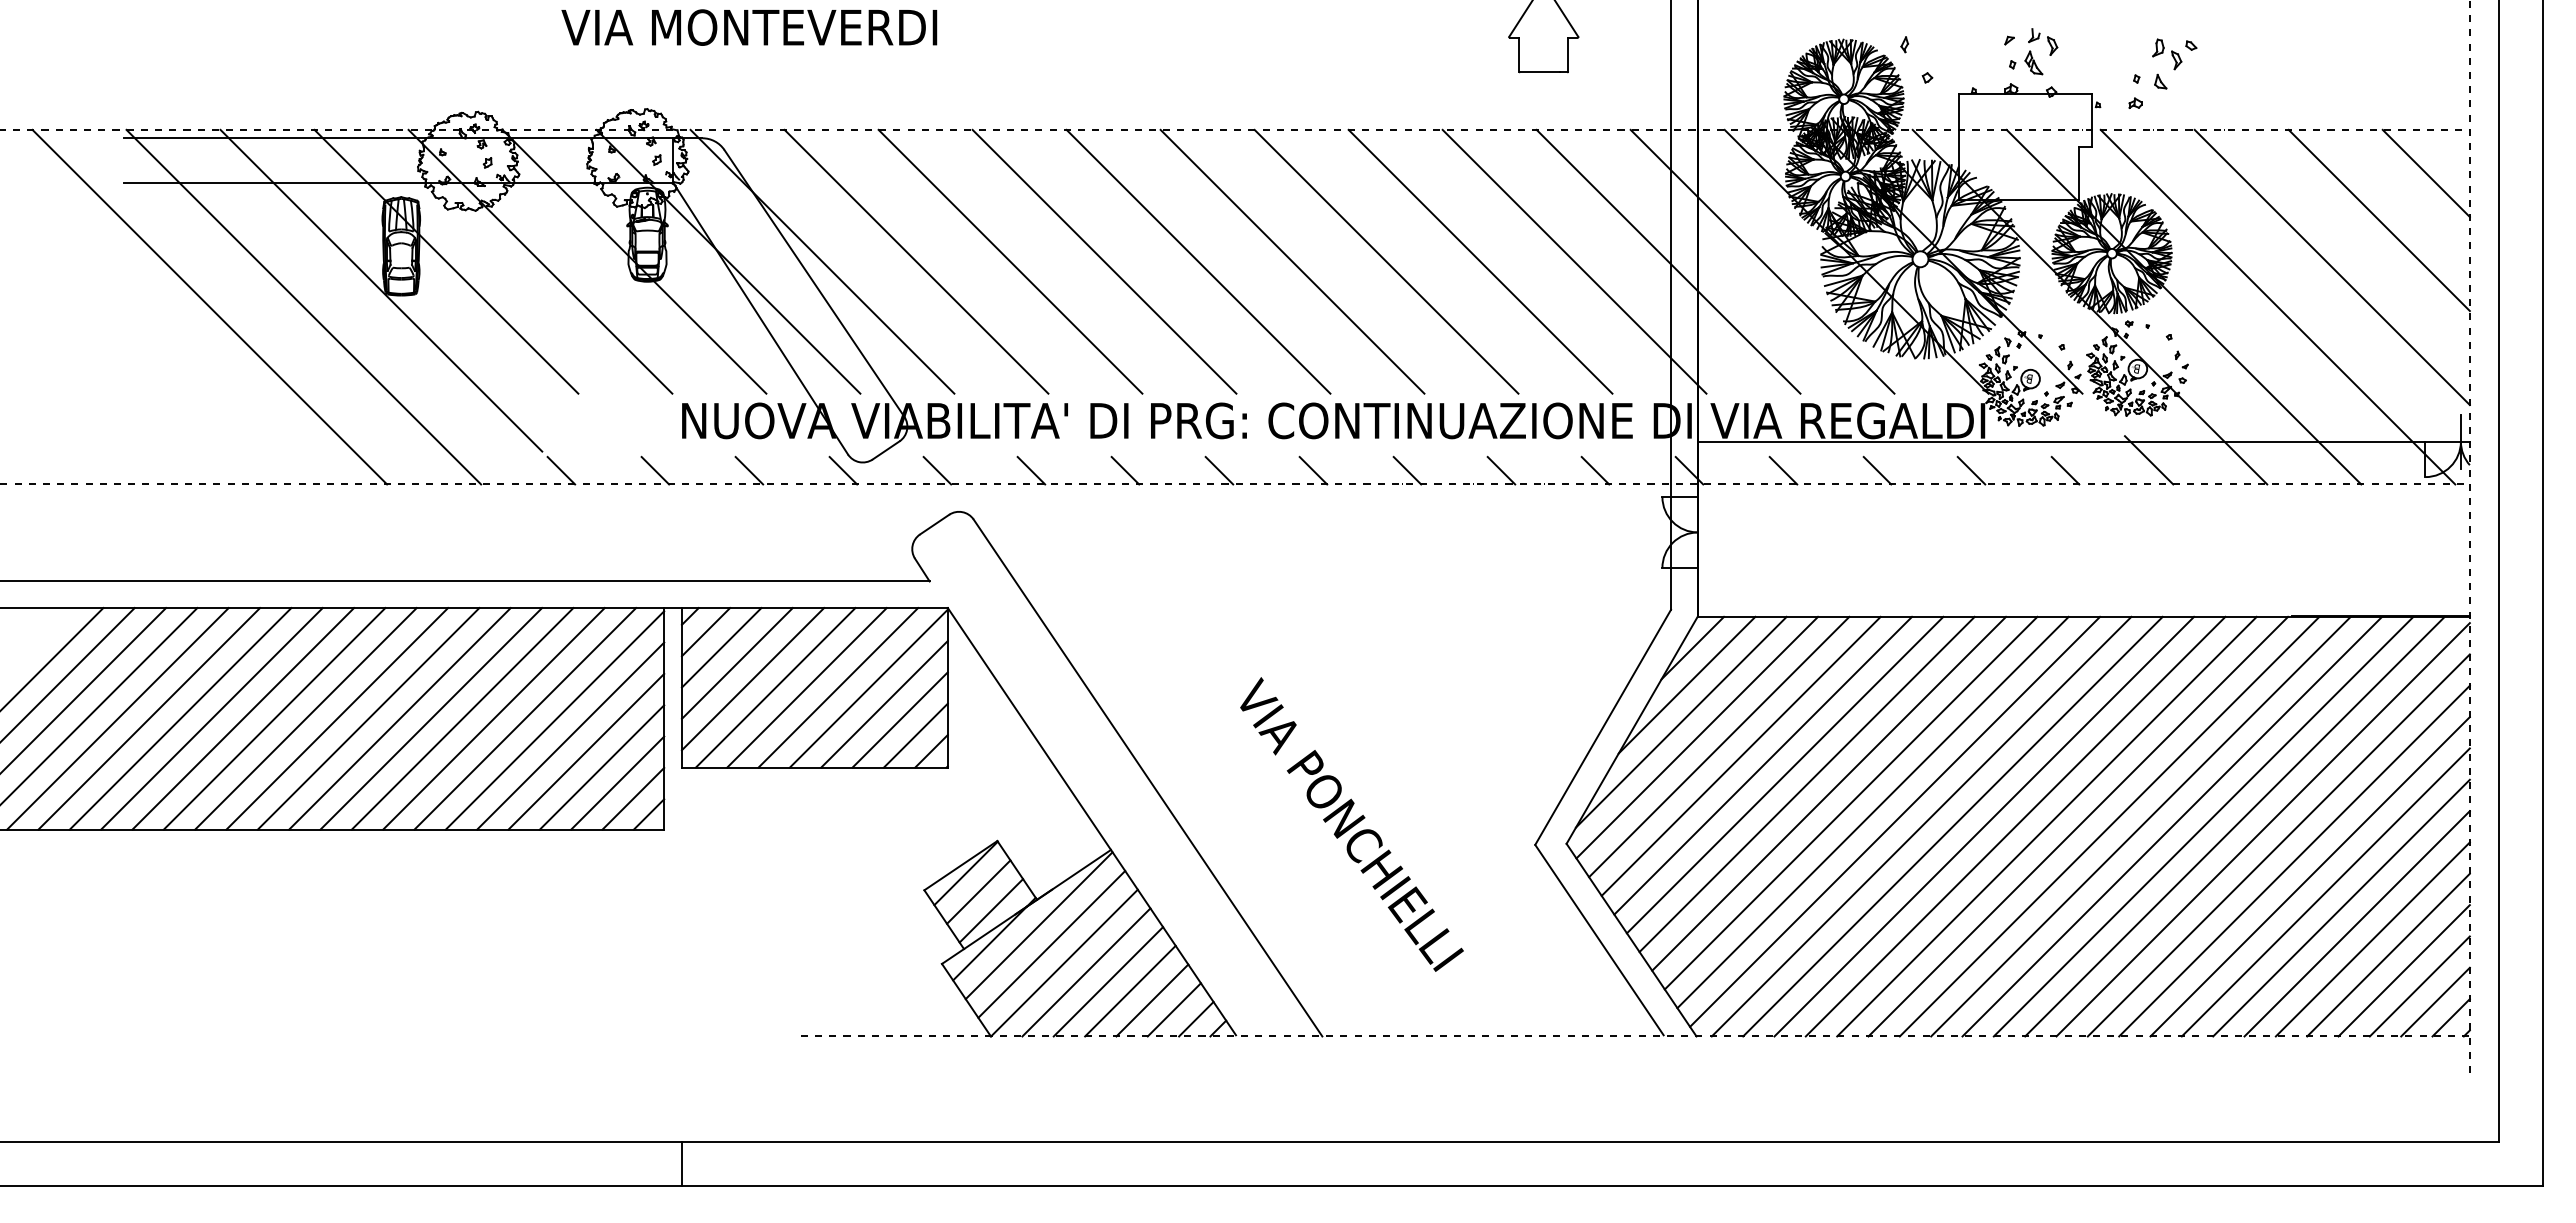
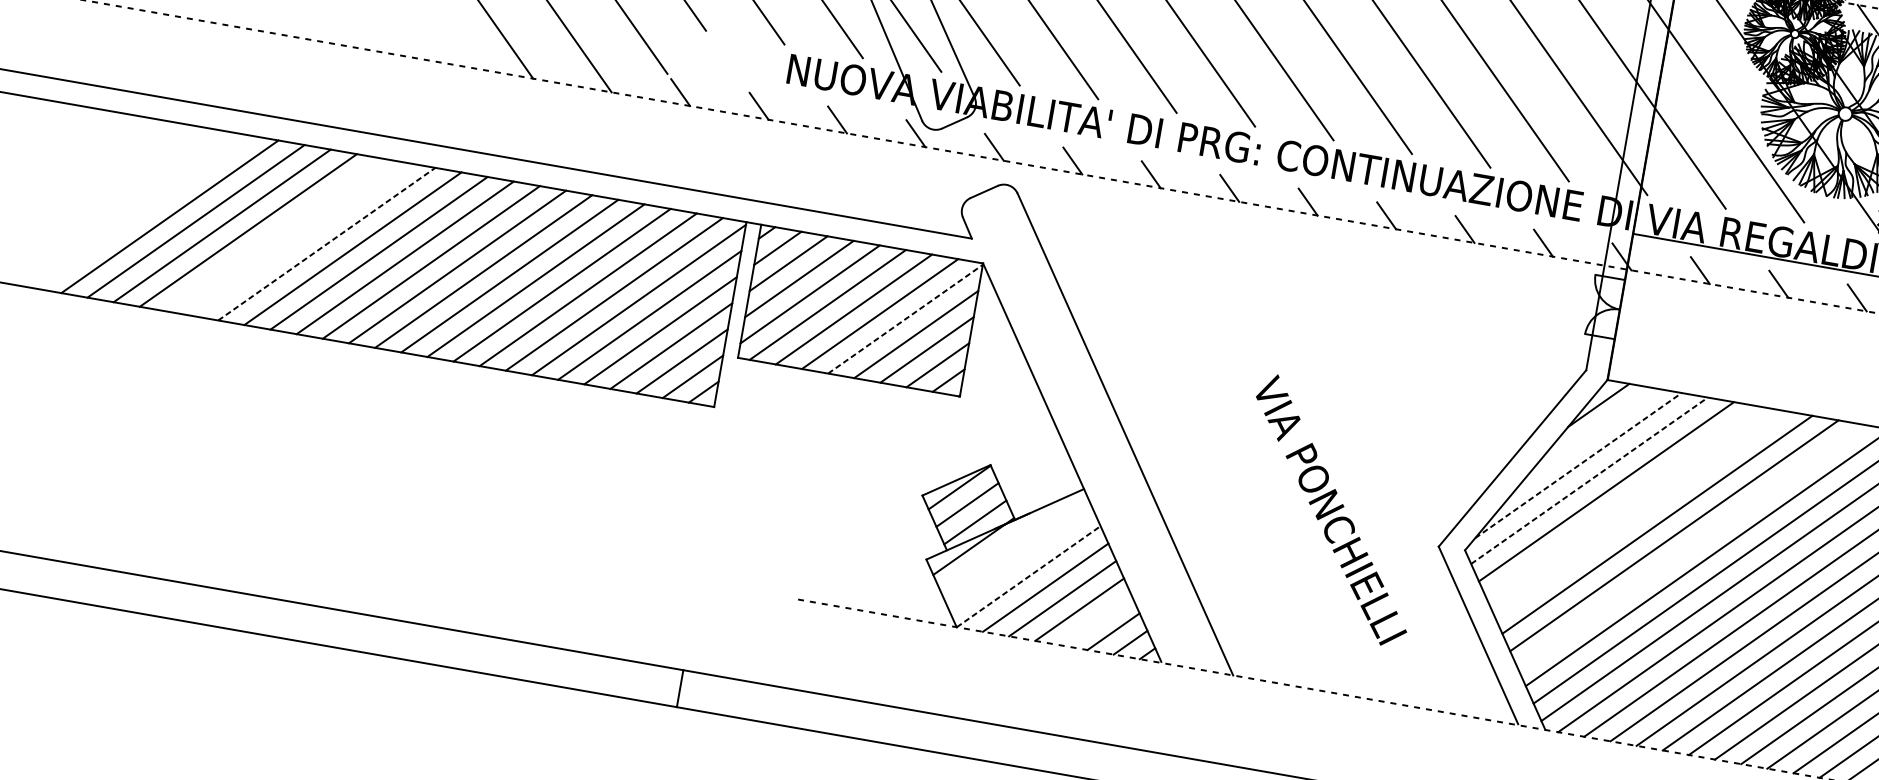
line: (1686, 684) -> (1588, 434), removed
line: (868, 688) -> (905, 319), solid -> dashed
line: (117, 718) -> (274, 234), removed
line: (149, 718) -> (300, 239), removed
line: (180, 718) -> (326, 243), solid -> dashed
line: (1681, 721) -> (1578, 464), solid -> dashed
line: (1697, 737) -> (1589, 480), solid -> dashed
line: (1740, 755) -> (1623, 501), removed
line: (1763, 765) -> (1640, 513), removed
line: (1829, 793) -> (1691, 546), removed
text: (1351, 824) -> (1331, 510), moved
line: (1038, 925) -> (1012, 541), removed
line: (1051, 943) -> (1020, 558), removed
line: (1064, 963) -> (1028, 577), solid -> dashed
line: (1152, 1000) -> (1096, 620), removed

